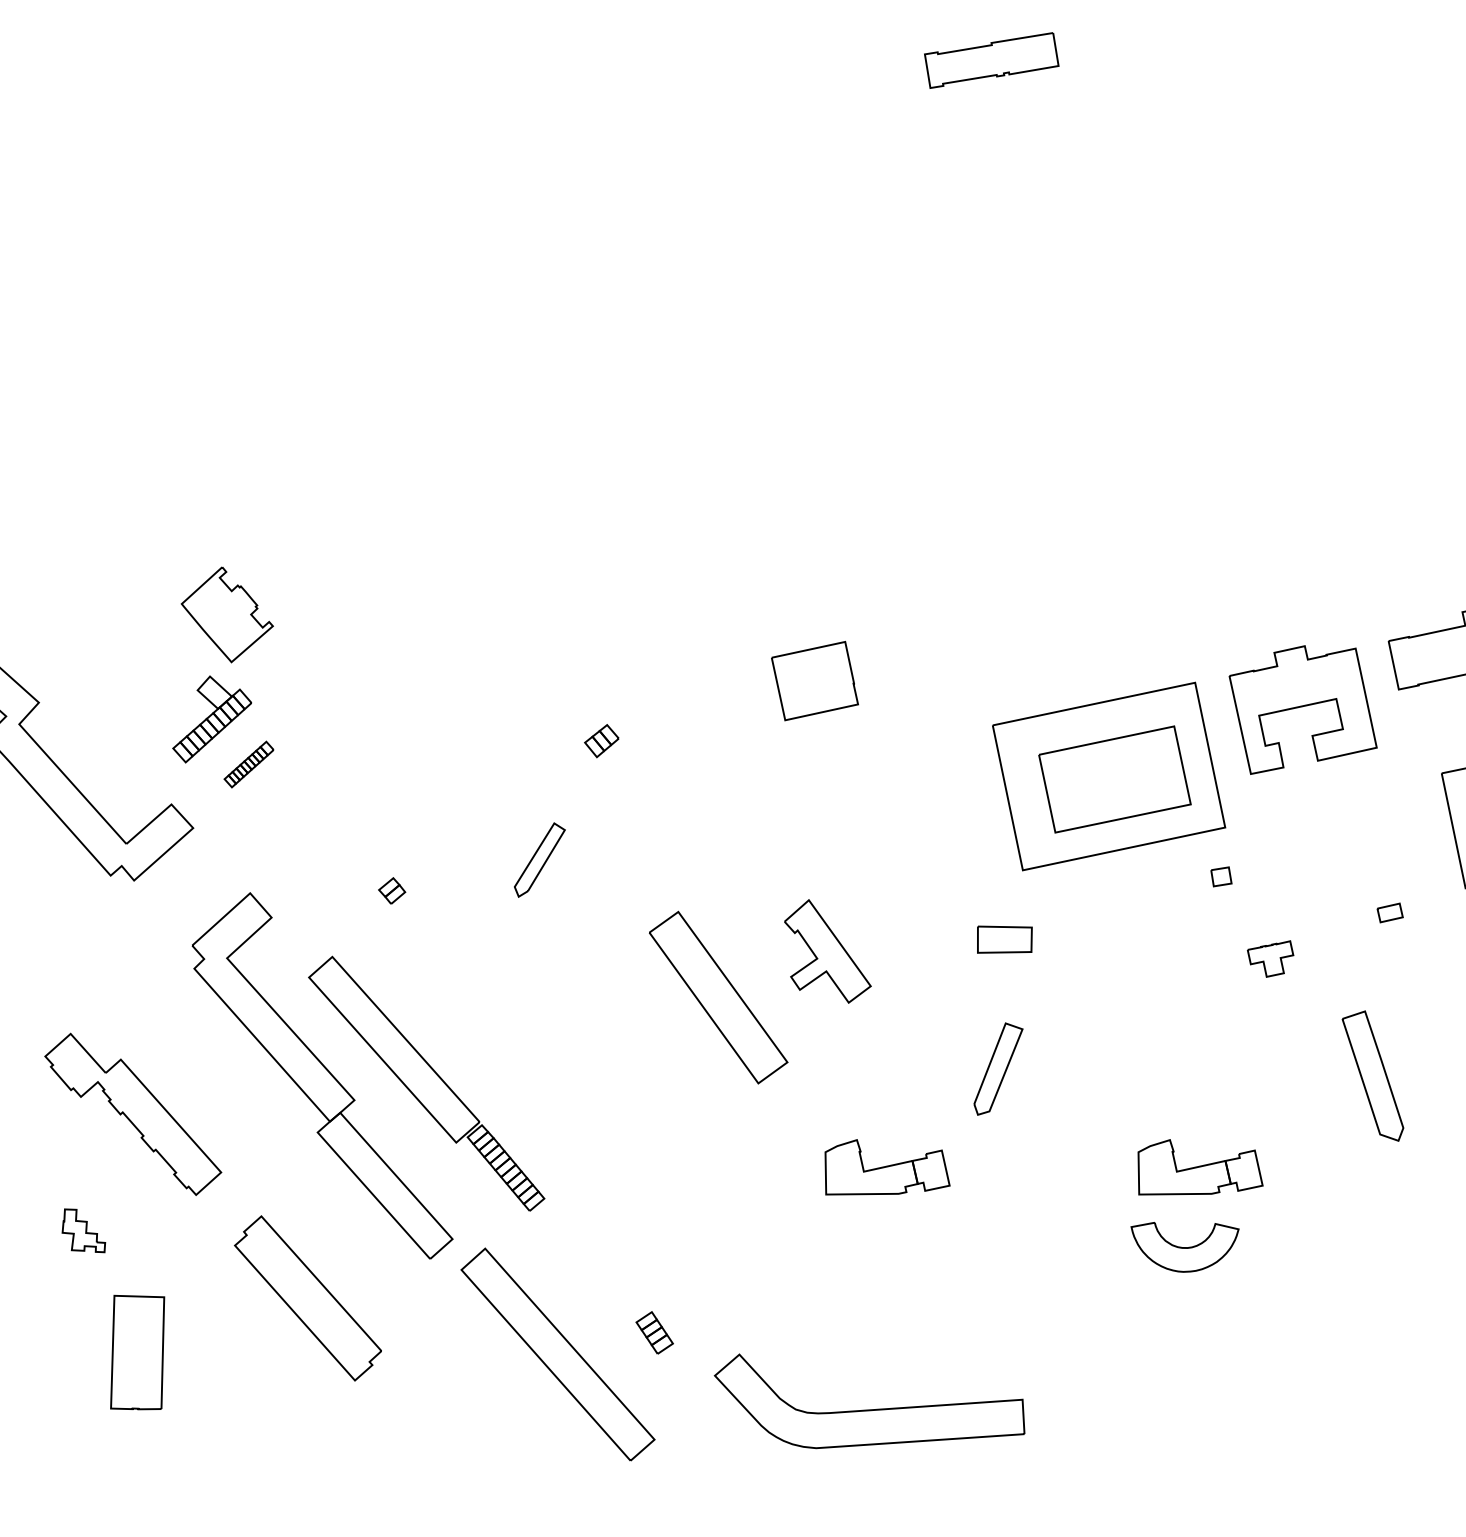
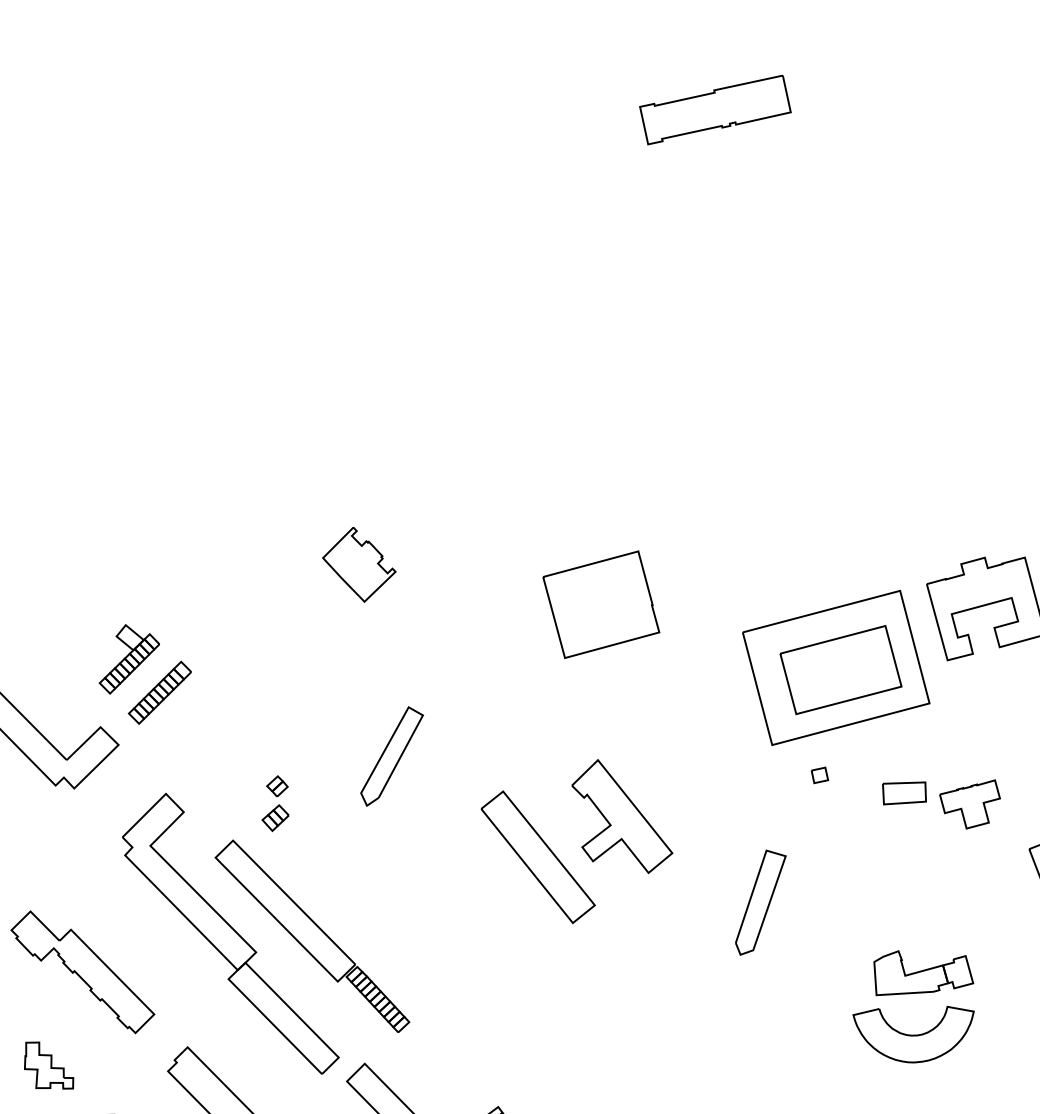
part: (991, 60) -> (715, 109), size x1.43
part: (226, 614) -> (358, 564), moved
part: (814, 680) -> (600, 604), size x1.67
part: (601, 741) -> (275, 818), moved
part: (248, 764) -> (159, 692), size x1.67
part: (539, 859) -> (391, 755), size x1.67
part: (1221, 876) -> (819, 775), moved
part: (1004, 939) -> (904, 792), moved
part: (827, 951) -> (621, 816), size x1.43
part: (1270, 958) -> (970, 804), size x1.67
part: (998, 1068) -> (760, 901), size x1.43
part: (887, 1167) -> (677, 983), removed
part: (83, 1230) -> (48, 1065), size x1.43
part: (1184, 1247) -> (914, 1035), size x1.43

